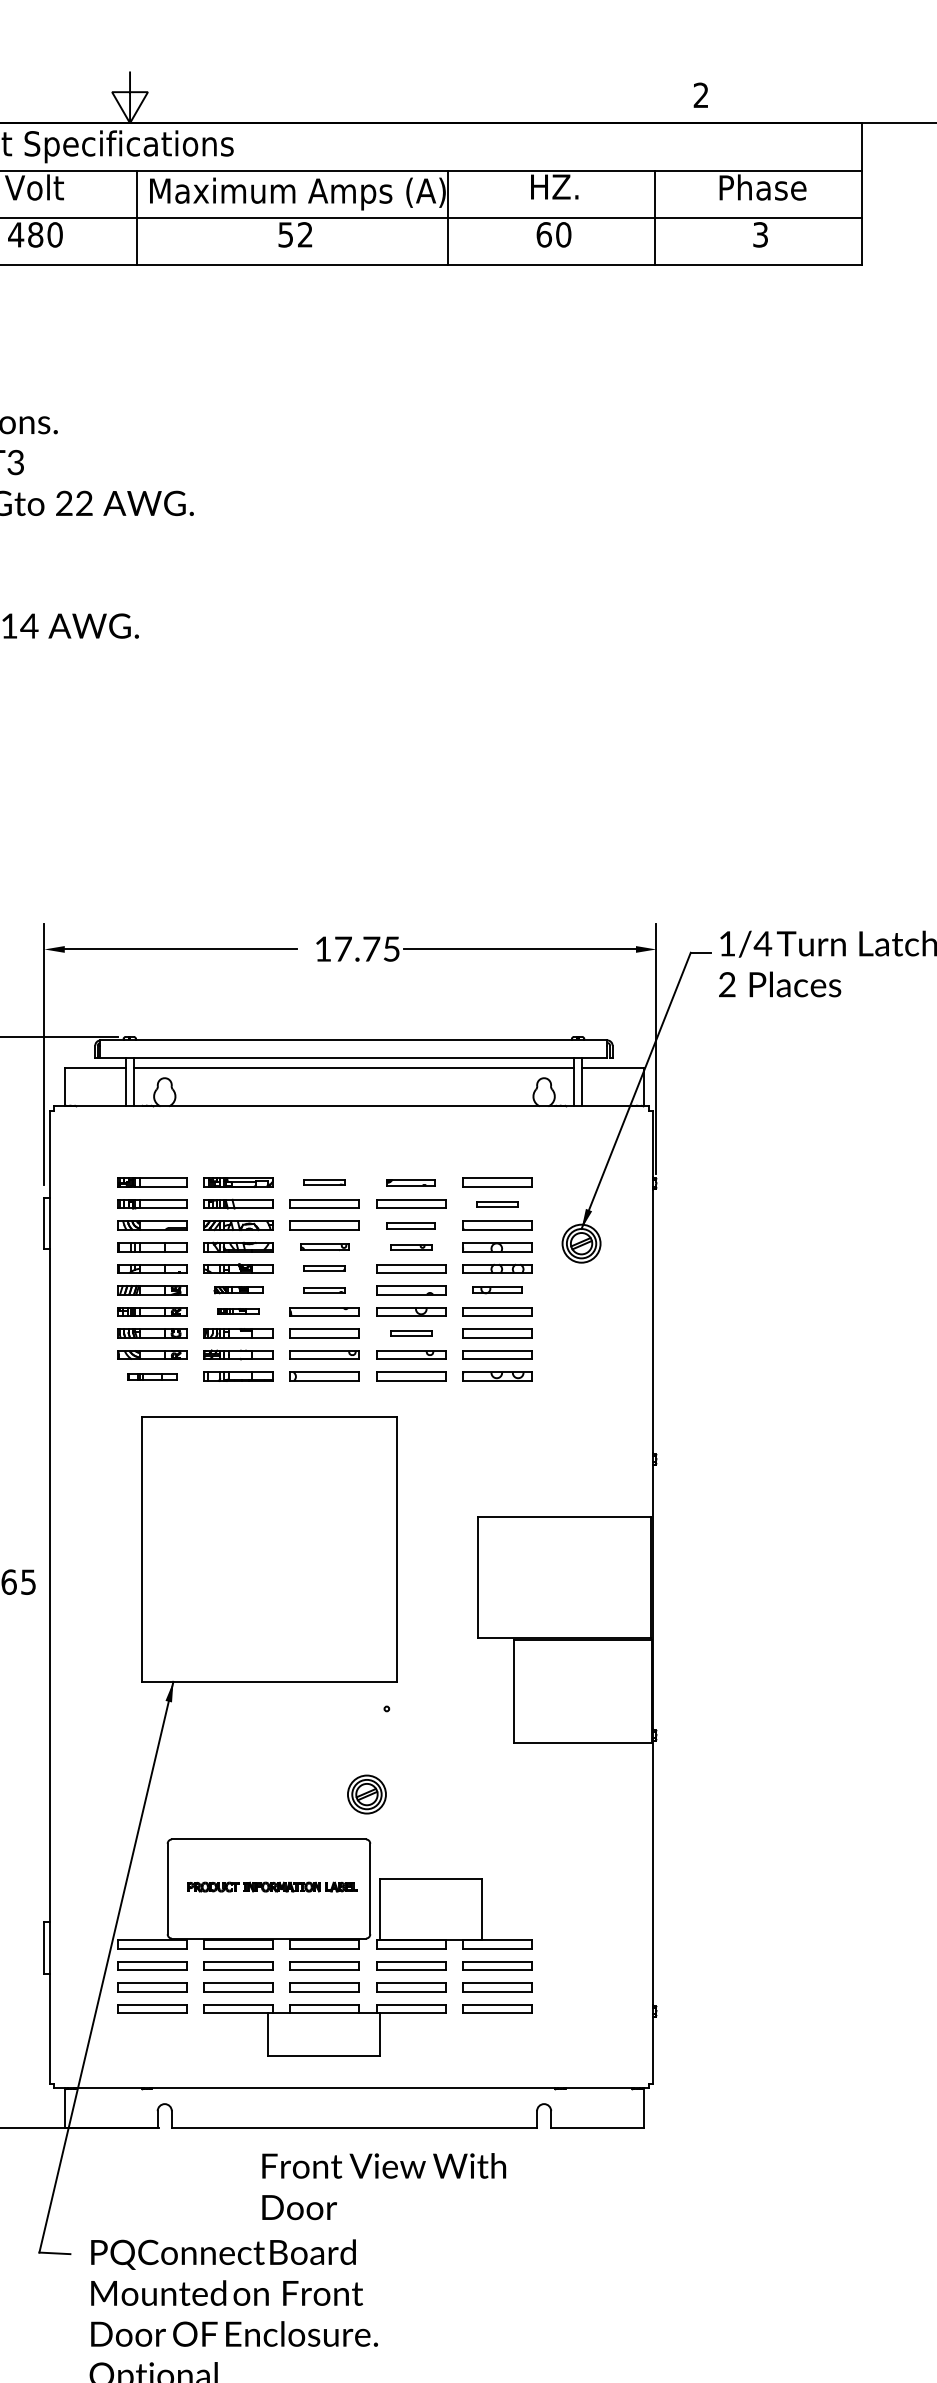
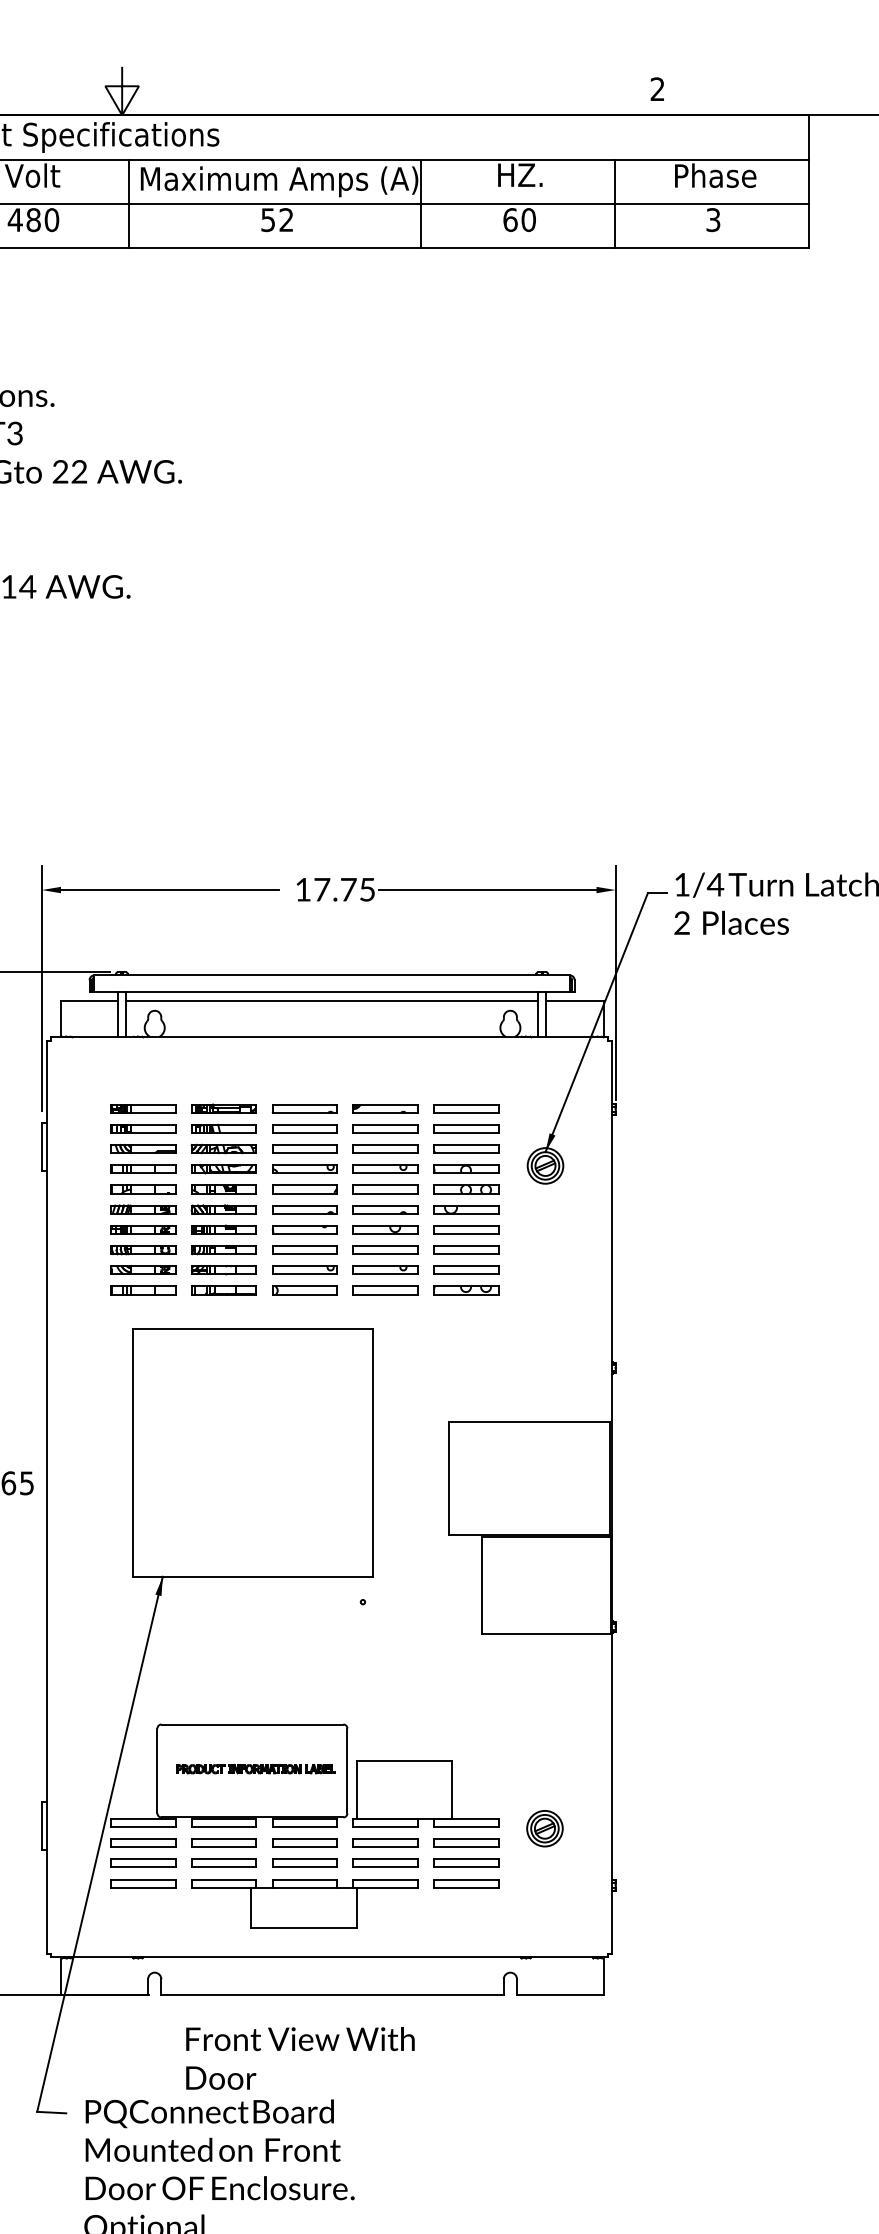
part: (324, 1182) -> (304, 1108), size x1.67
part: (411, 1182) -> (386, 1108), size x1.43
part: (497, 1203) -> (466, 1128), size x1.67
part: (411, 1225) -> (386, 1148), size x1.43
part: (324, 1247) -> (304, 1169), size x1.43
part: (411, 1247) -> (386, 1169), size x1.67
part: (324, 1268) -> (304, 1189), size x1.67
part: (238, 1289) -> (223, 1208), size x1.43
part: (324, 1290) -> (304, 1209), size x1.67
part: (497, 1290) -> (466, 1209), size x1.43
part: (238, 1311) -> (223, 1229), size x1.67
part: (411, 1333) -> (386, 1250), size x1.67
part: (152, 1376) -> (143, 1290), size x1.43
part: (366, 1794) -> (544, 1828), moved
text: (384, 2186) -> (300, 2058), moved

